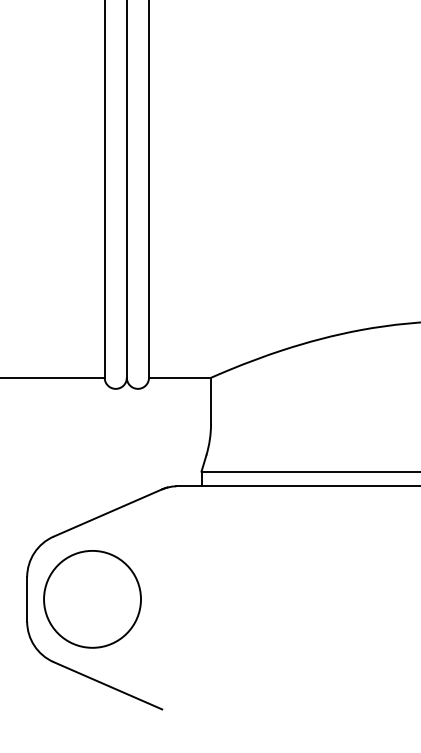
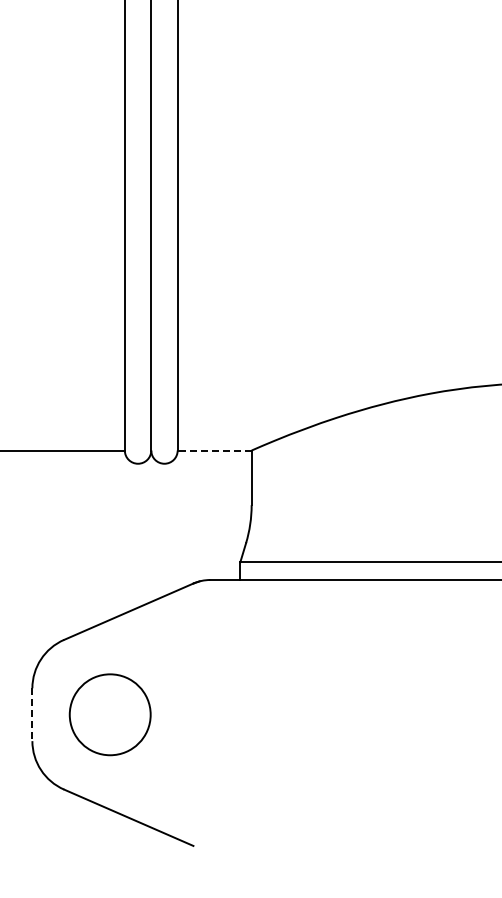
line: (179, 377) -> (214, 450), solid -> dashed
circle: (91, 599) -> (109, 714), size x0.7
line: (27, 600) -> (32, 715), solid -> dashed

